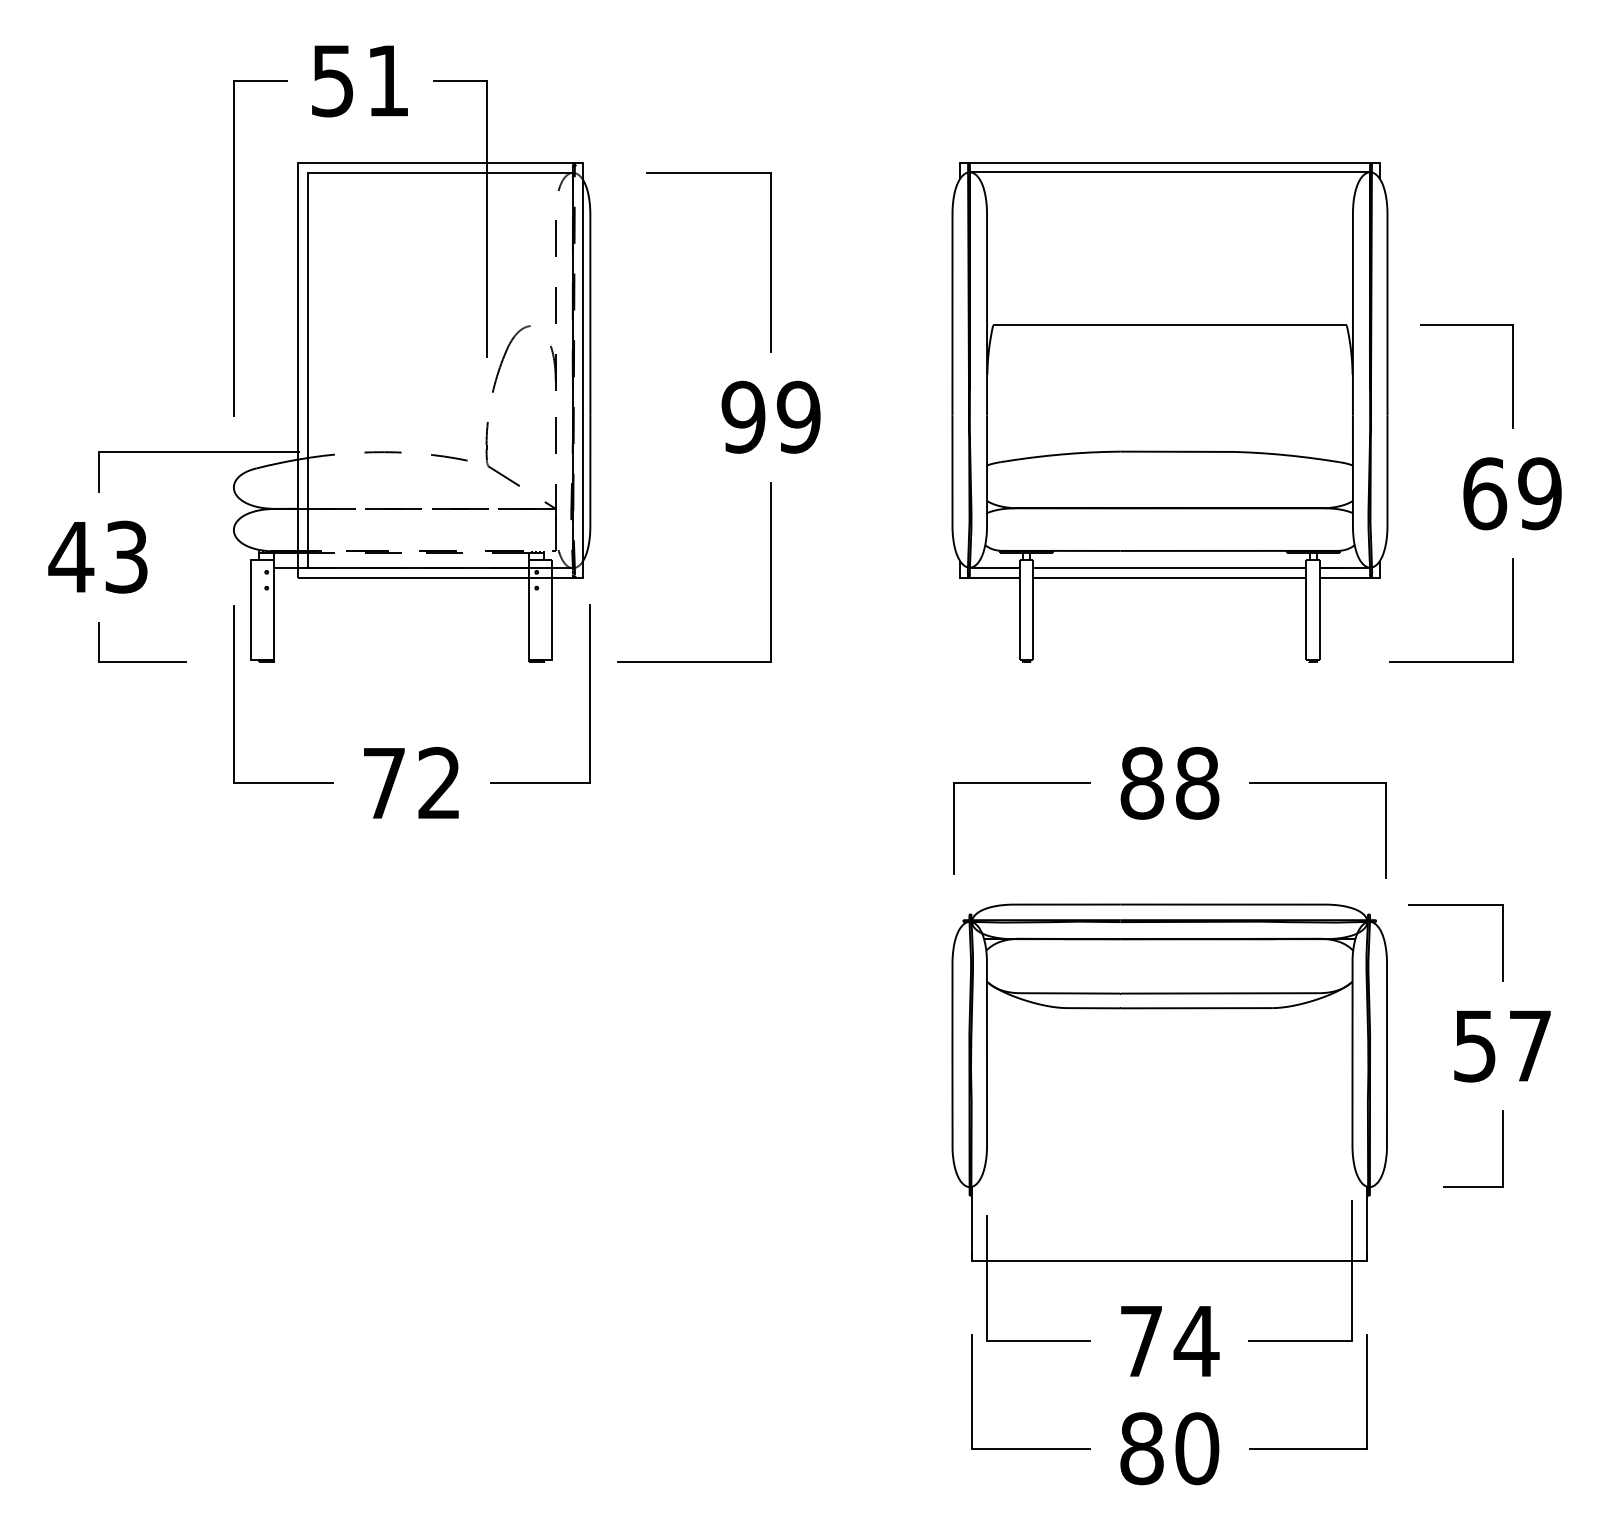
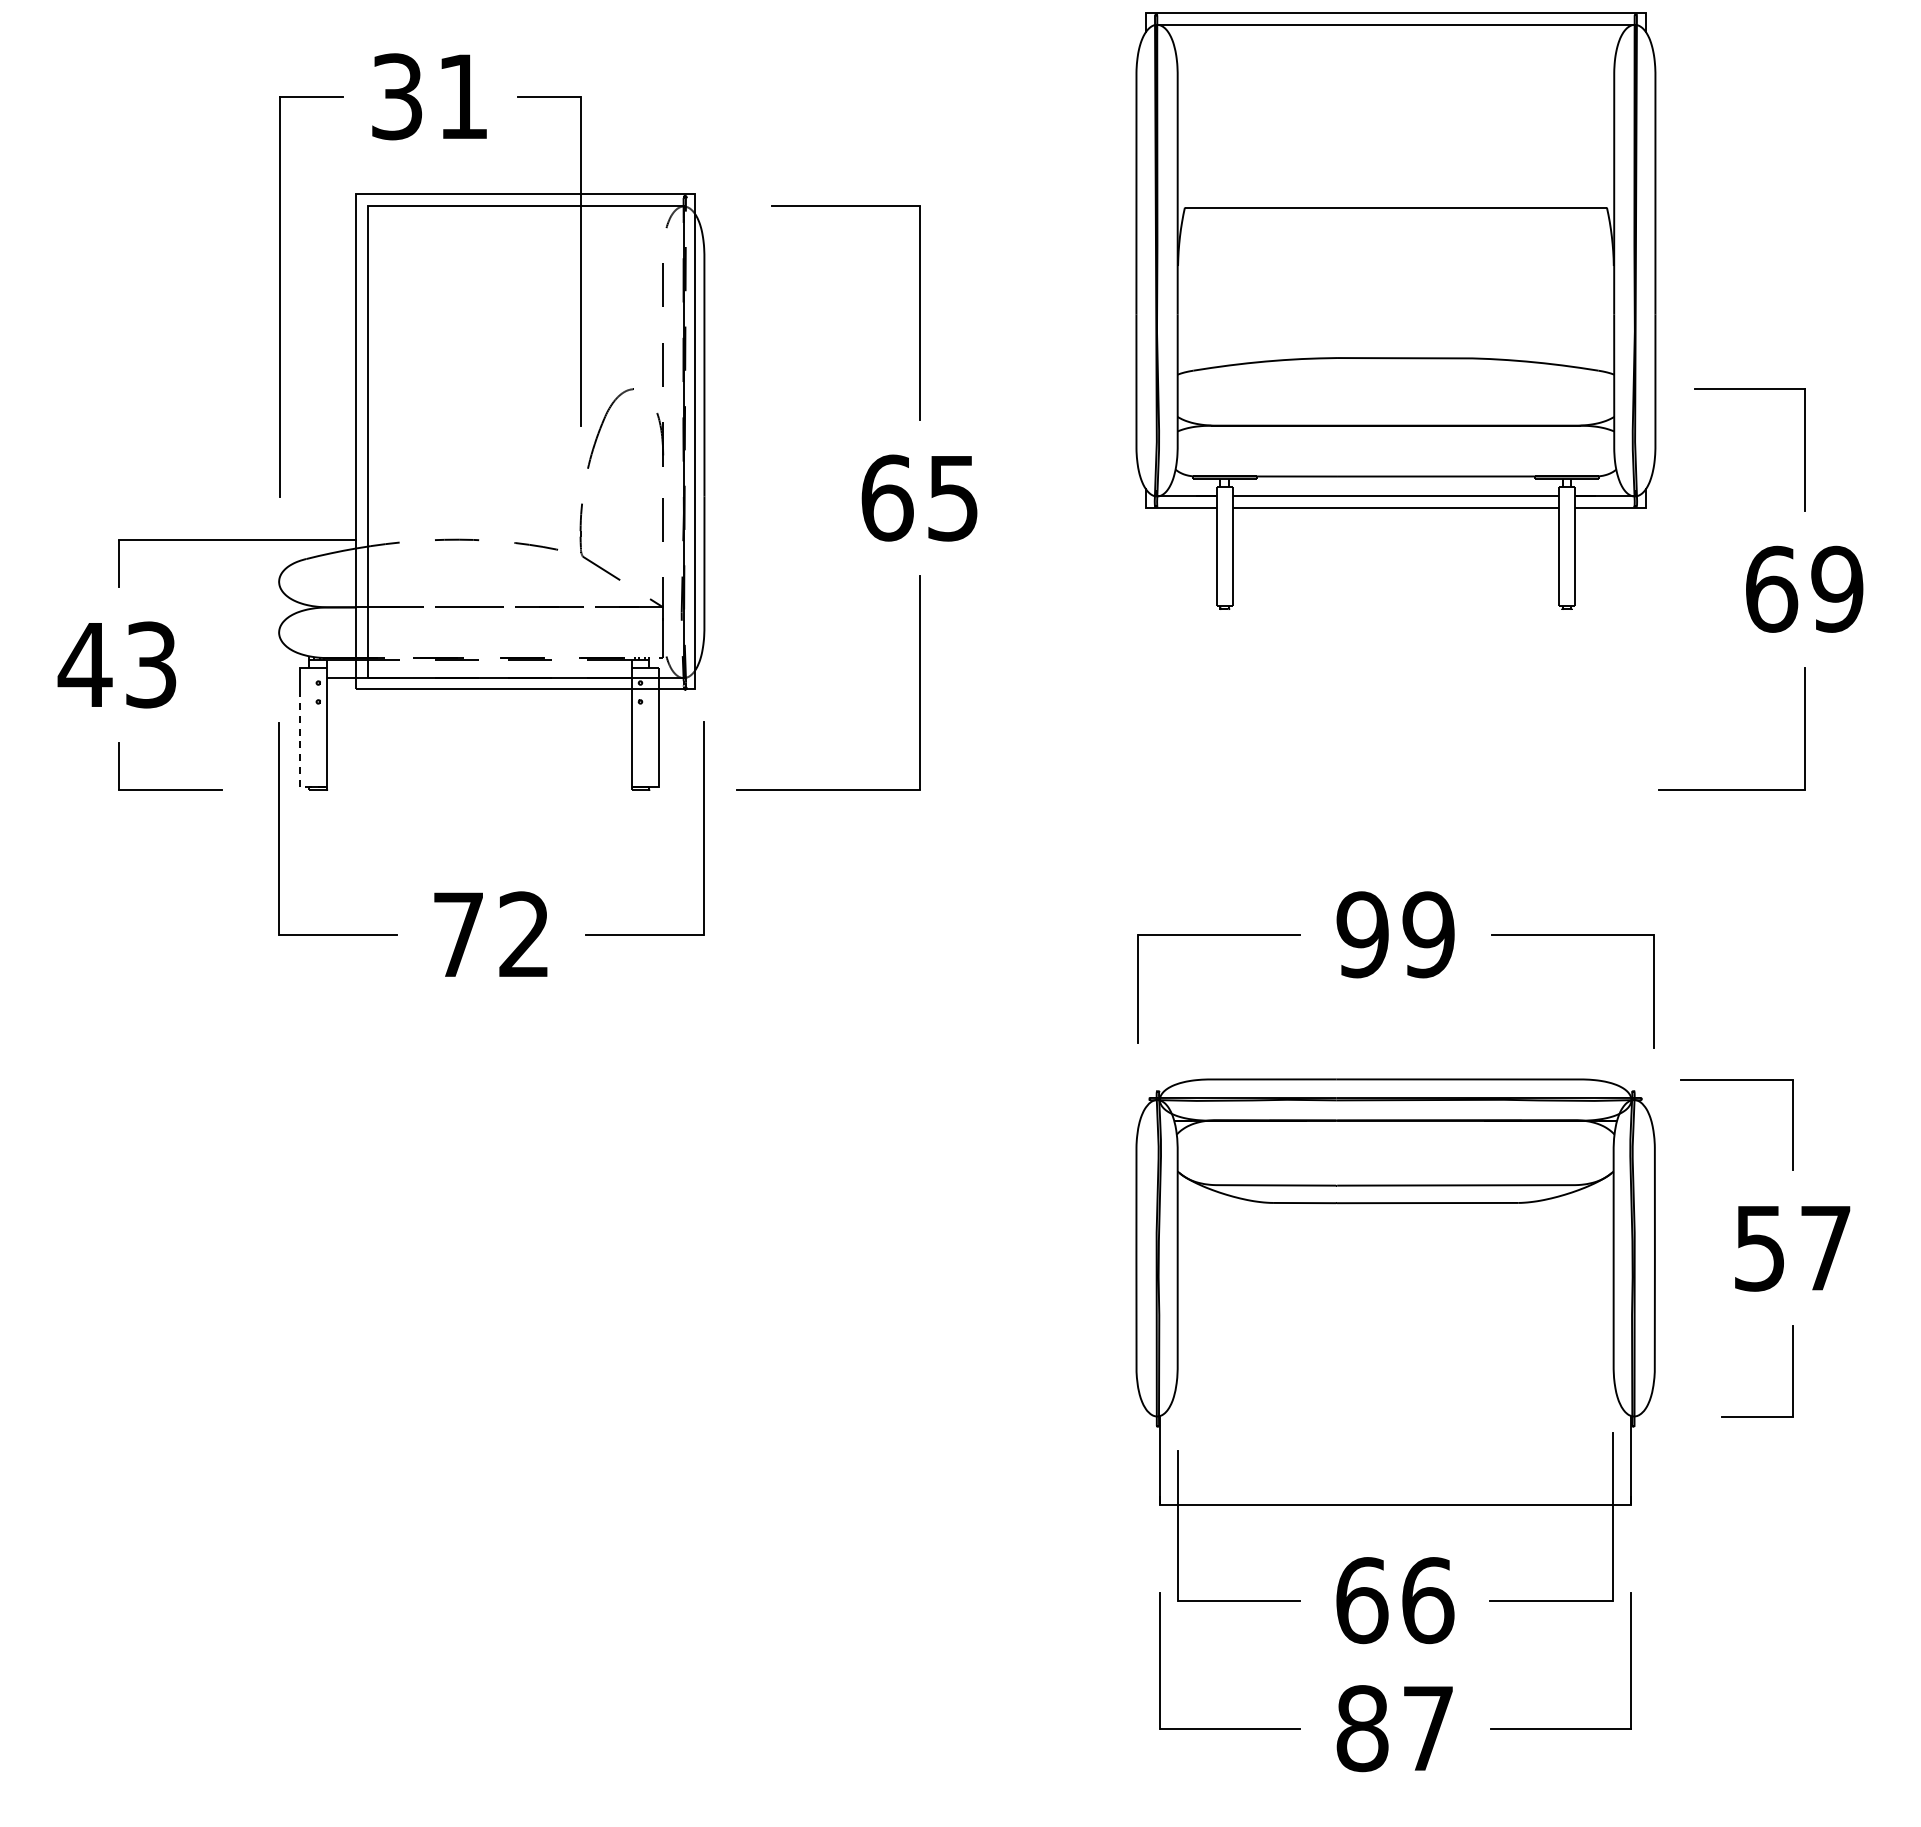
text: (333, 80) -> (397, 96), 51 -> 31
part: (1169, 411) -> (1395, 310), moved
text: (771, 416) -> (920, 497), 99 -> 65
line: (250, 631) -> (299, 753), solid -> dashed
text: (1169, 783) -> (1395, 934), 88 -> 99
text: (1169, 1341) -> (1395, 1600), 74 -> 66
text: (1197, 1448) -> (1428, 1728), 80 -> 87

